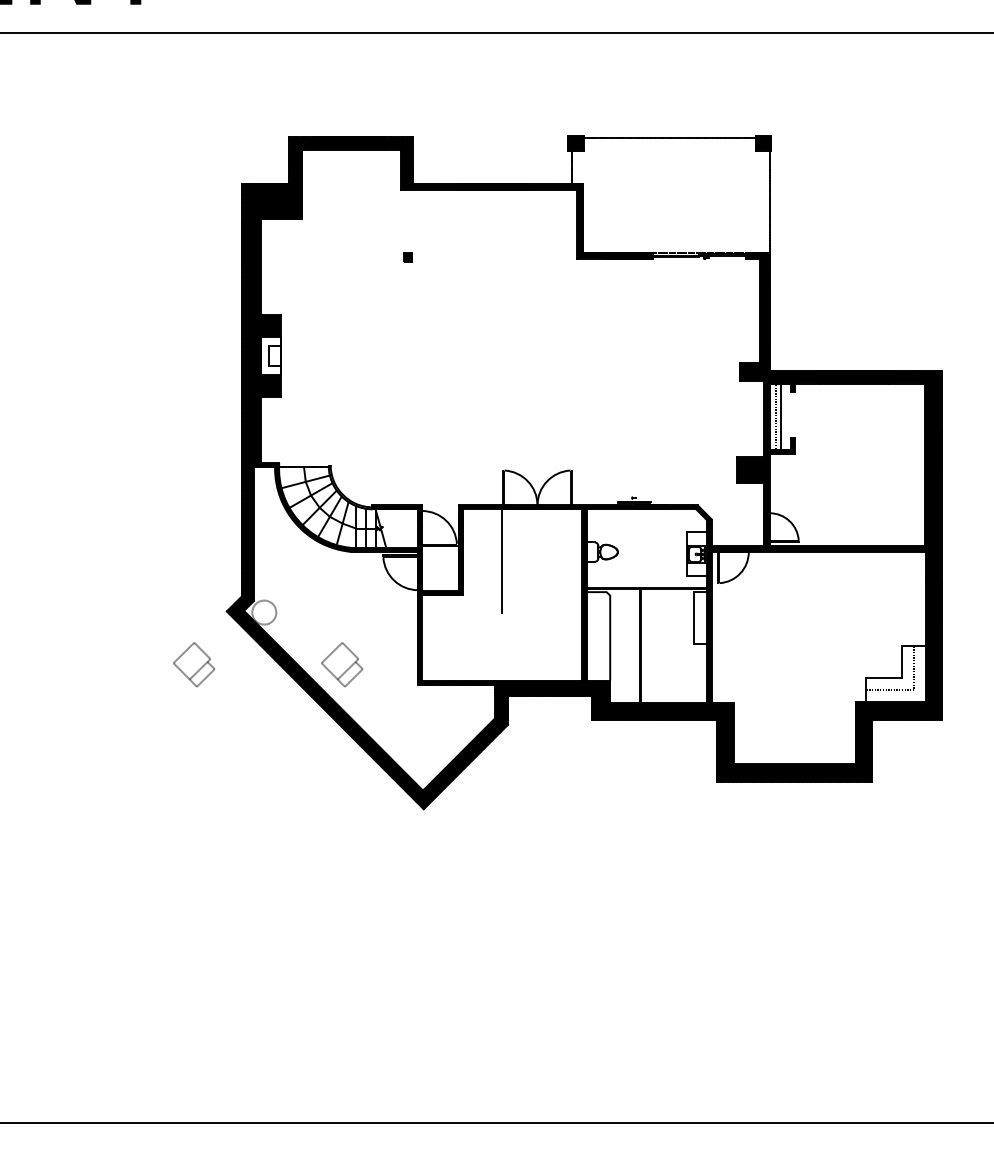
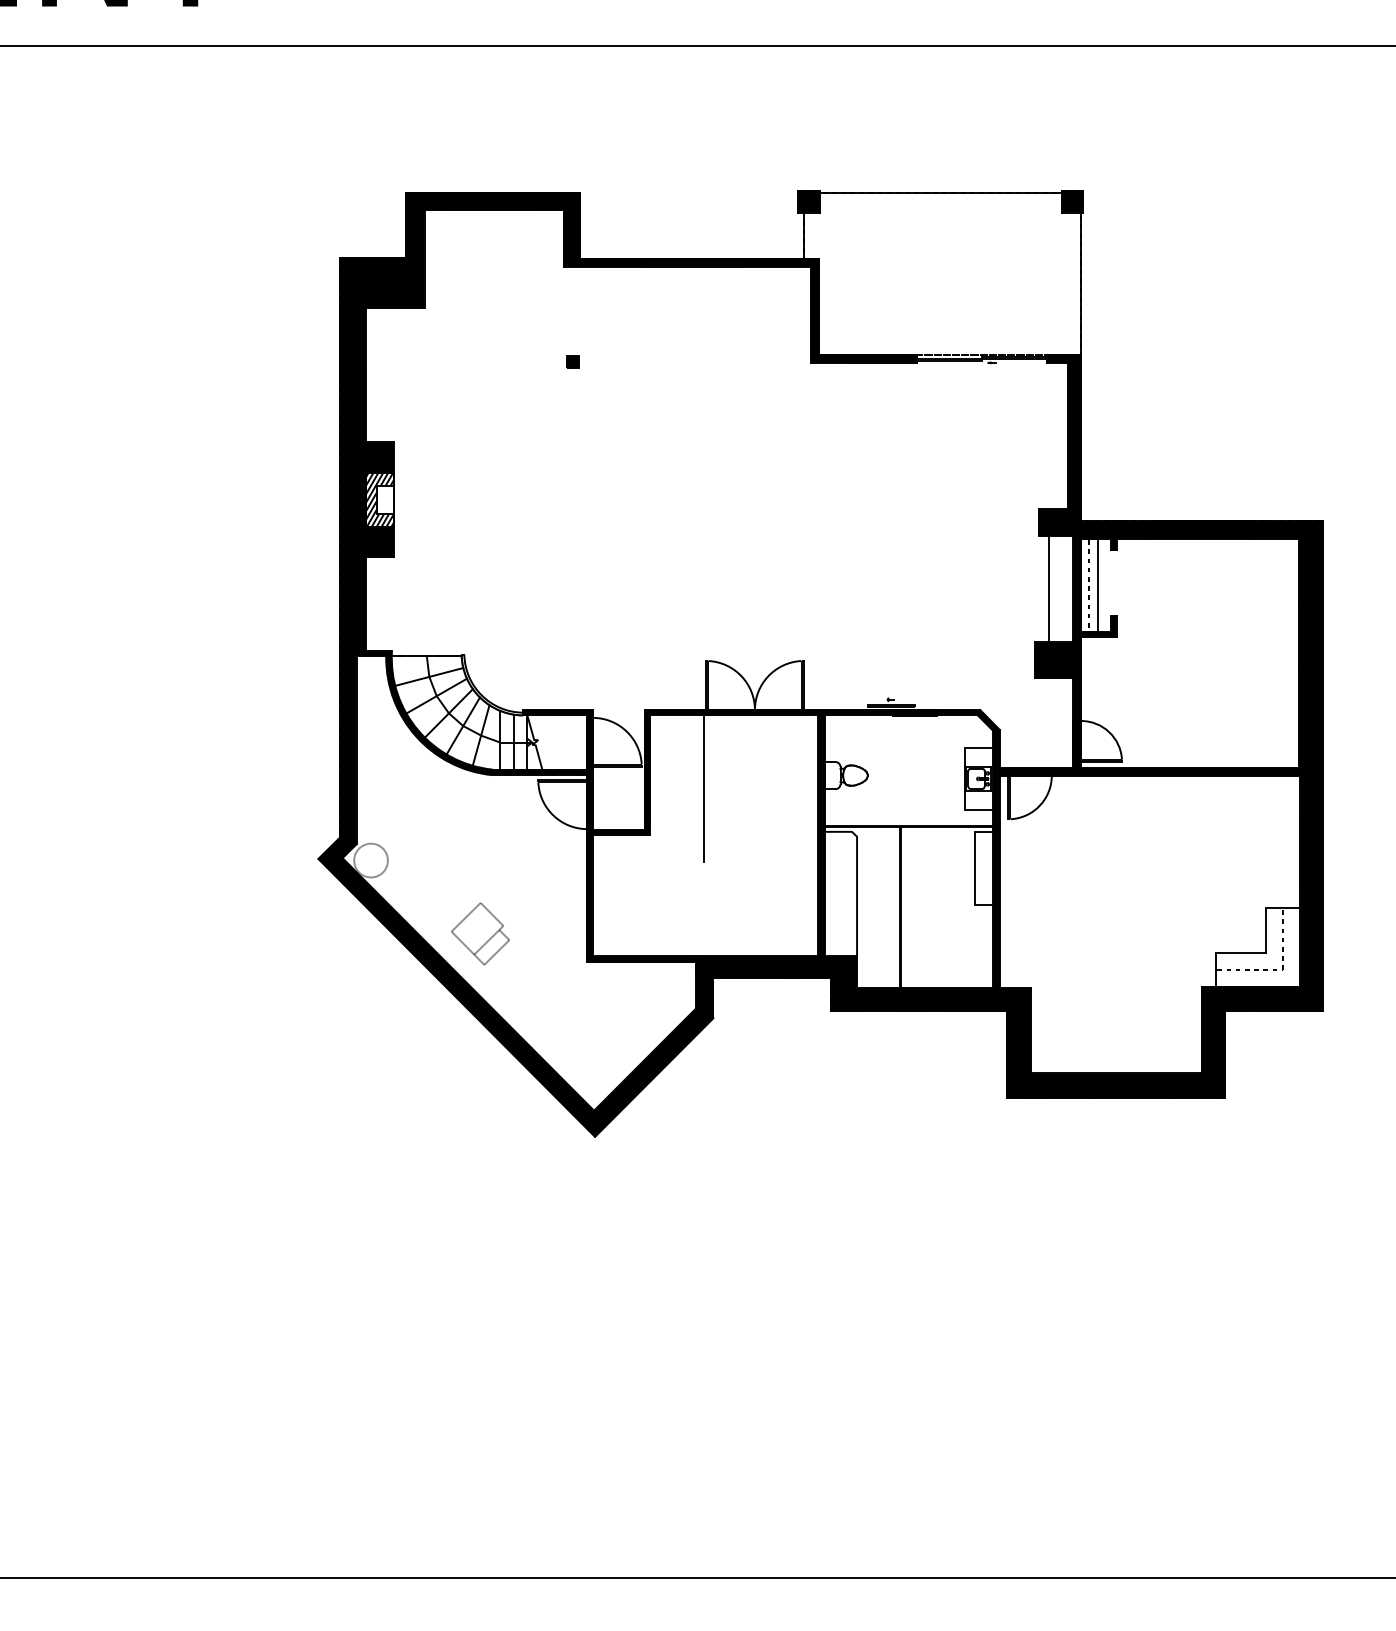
hatch: (270, 355) -> (379, 499), added
line: (747, 418) -> (1049, 588), added
part: (194, 664) -> (272, 933), removed

